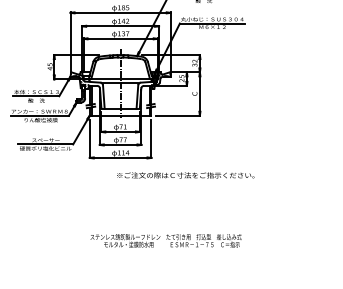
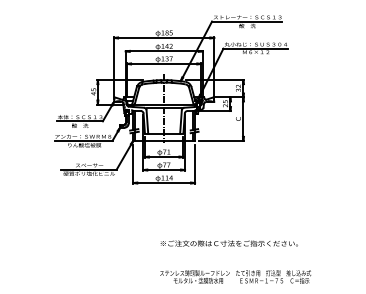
text: (184, 175) -> (228, 243), moved
text: (165, 240) -> (235, 276), moved

